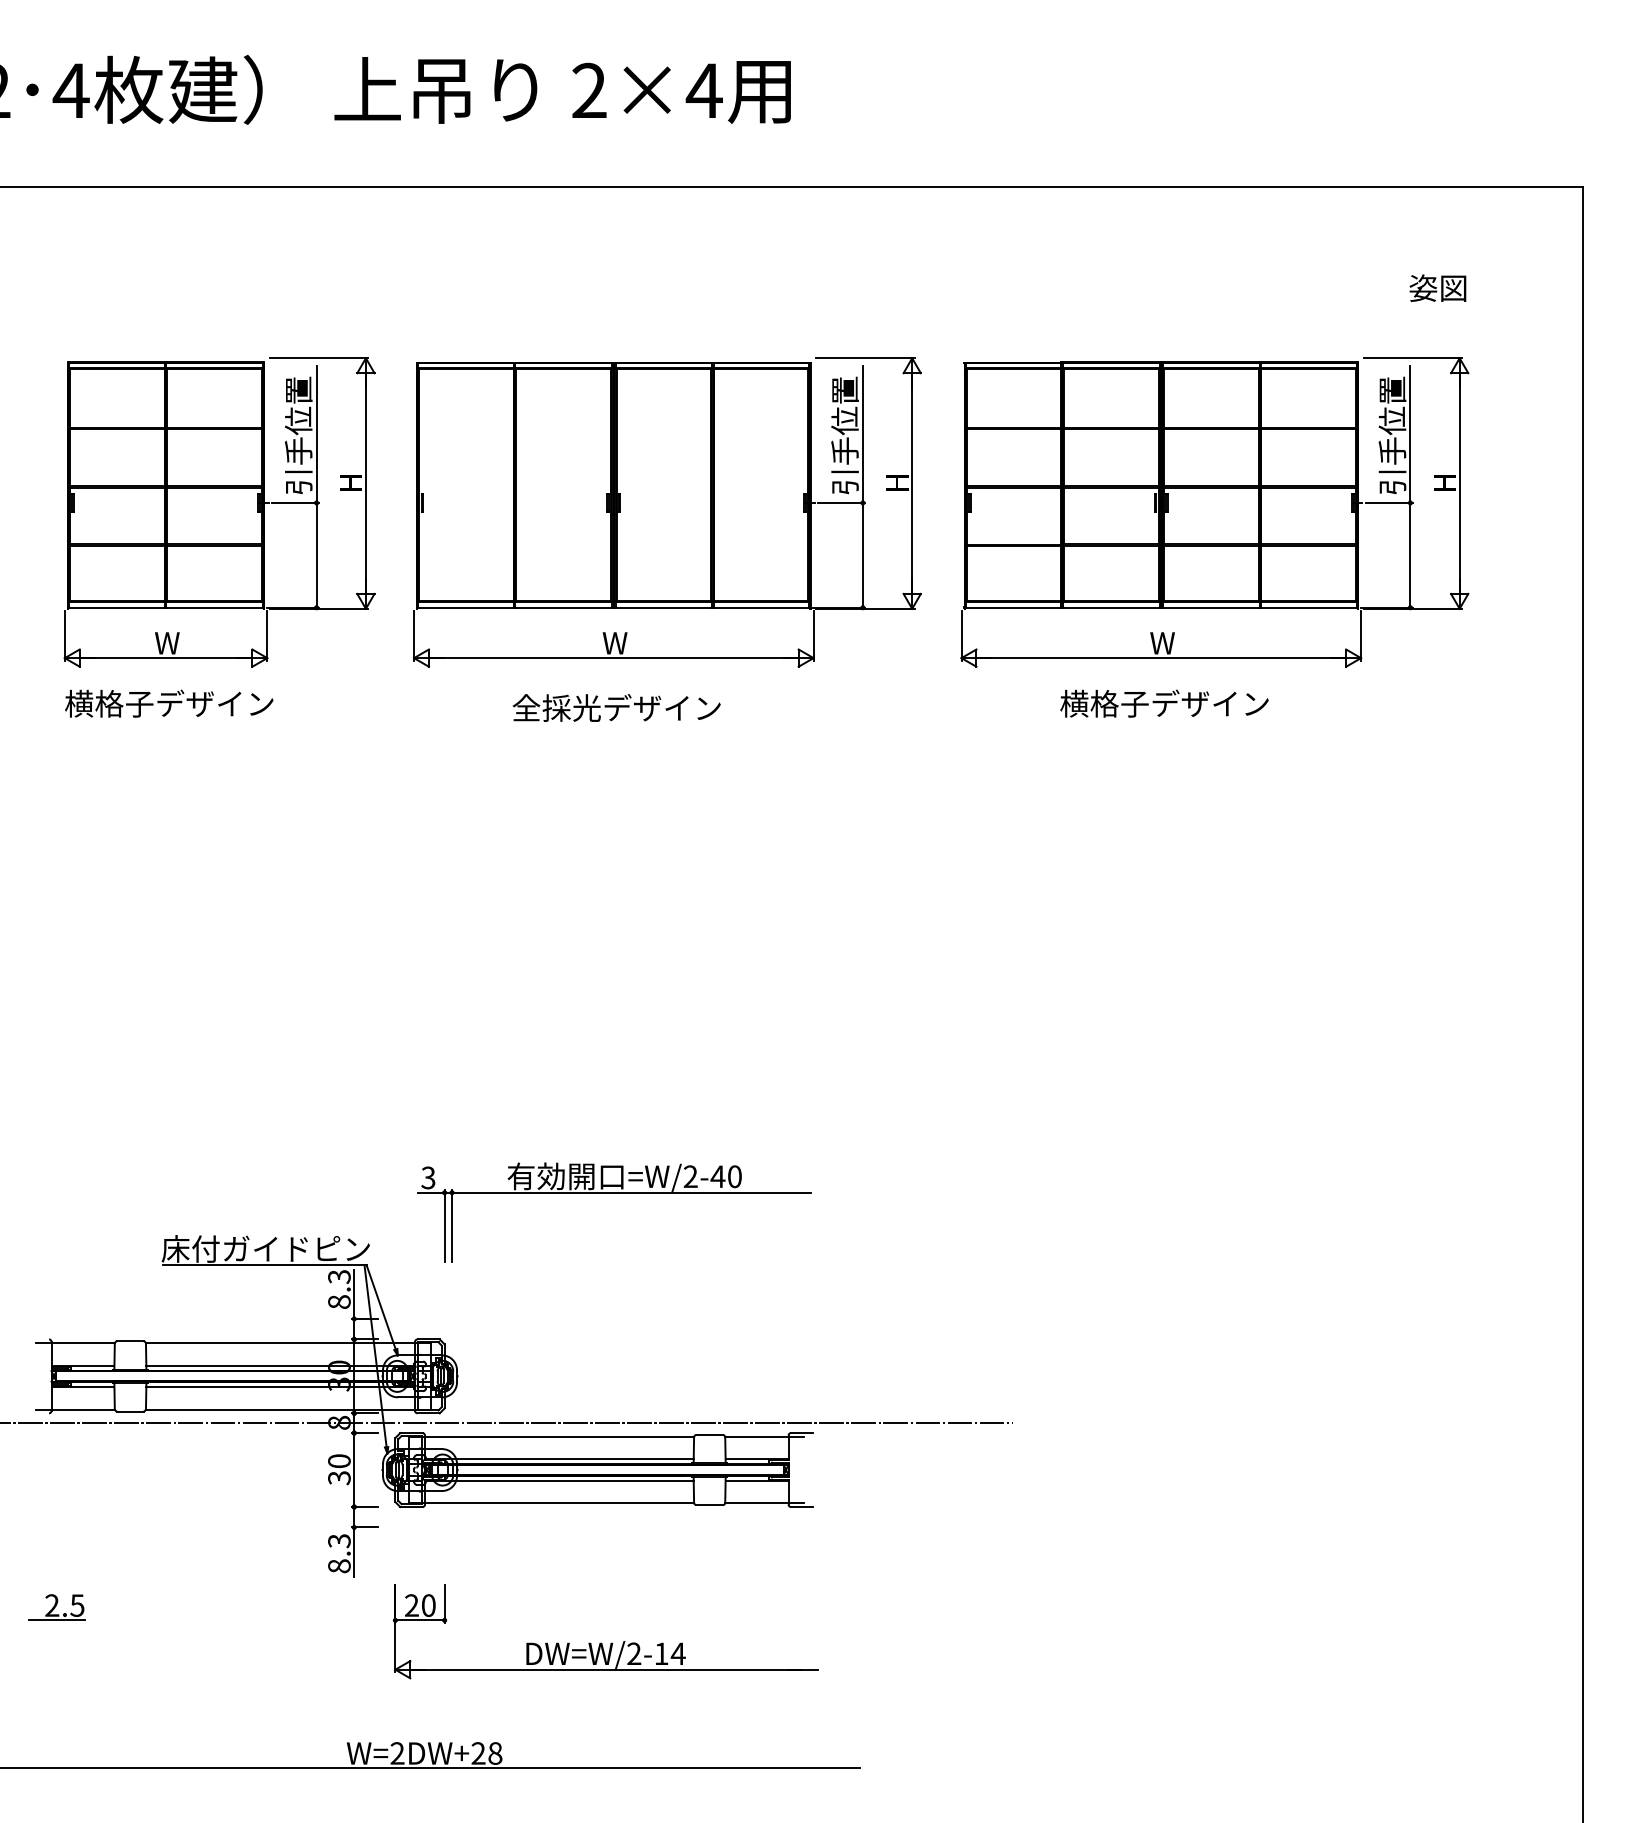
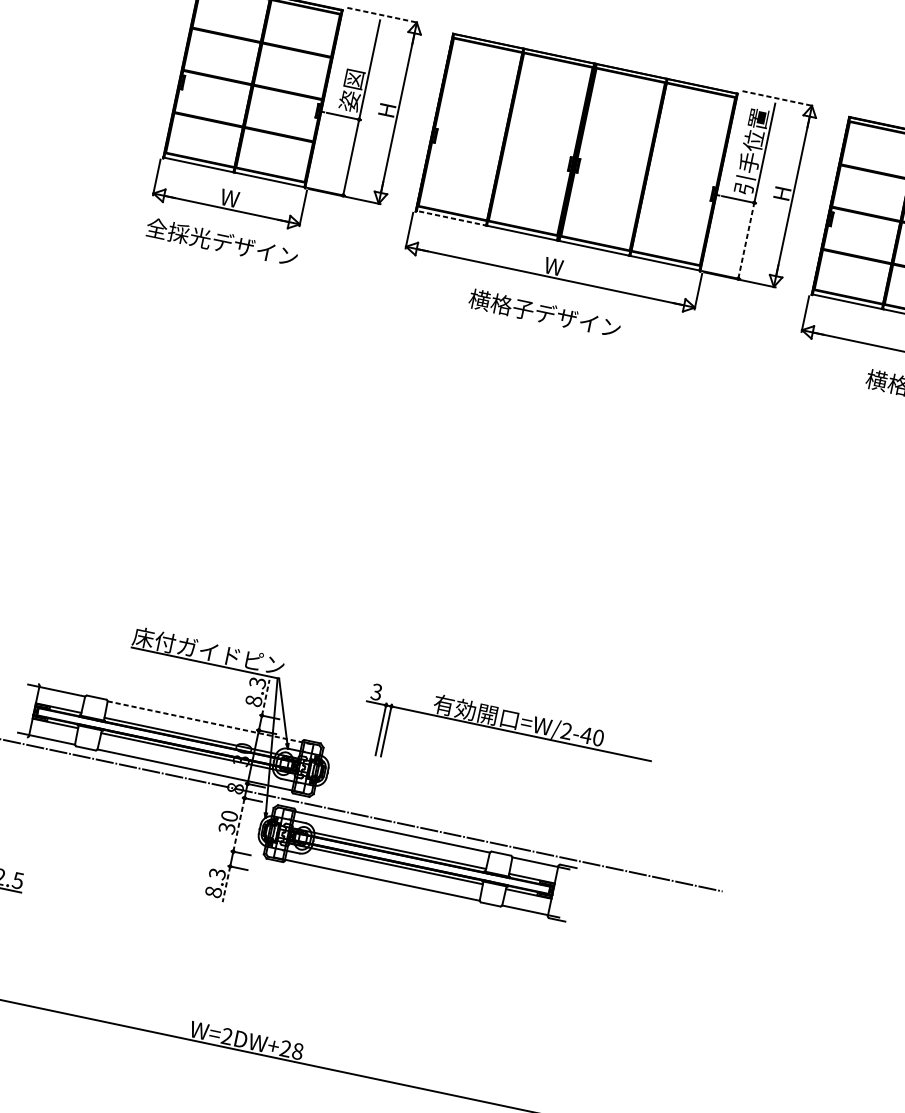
line: (319, 358) -> (383, 15), solid -> dashed
line: (865, 358) -> (778, 98), solid -> dashed
text: (298, 435) -> (356, 68), 引手位置 -> 姿図
line: (862, 554) -> (746, 240), solid -> dashed
line: (466, 607) -> (451, 218), solid -> dashed
text: (109, 703) -> (178, 233), 横格子デザイン -> 全採光デザイン
text: (556, 708) -> (501, 304), 全採光デザイン -> 横格子デザイン
part: (614, 1193) -> (508, 731), moved
line: (354, 1294) -> (265, 697), solid -> dashed
line: (288, 1343) -> (210, 723), solid -> dashed
line: (354, 1470) -> (239, 825), solid -> dashed
line: (354, 1552) -> (226, 884), solid -> dashed
part: (601, 1642) -> (391, 987), removed

